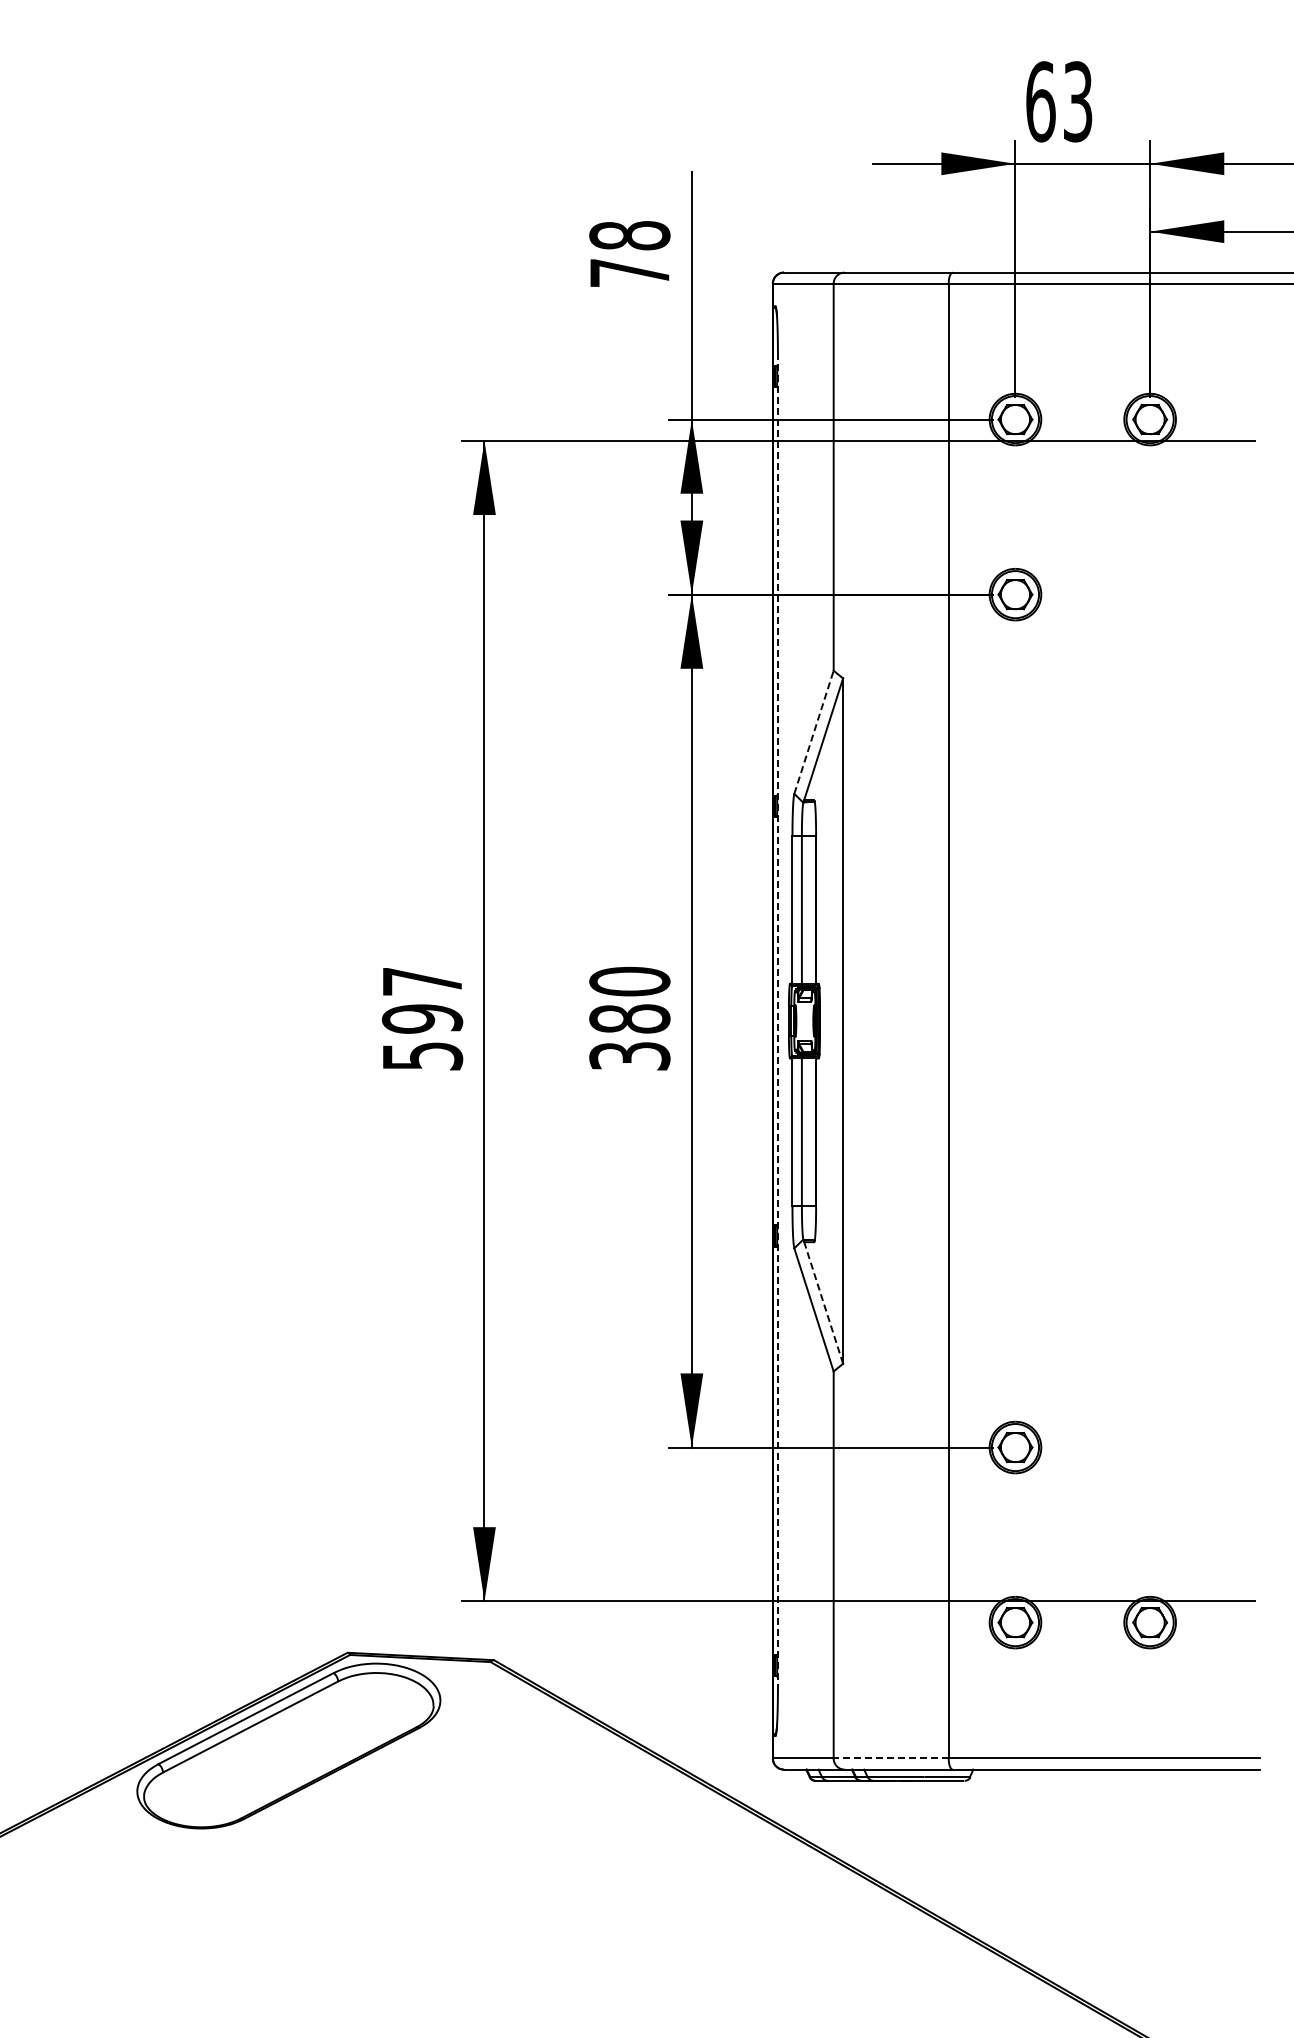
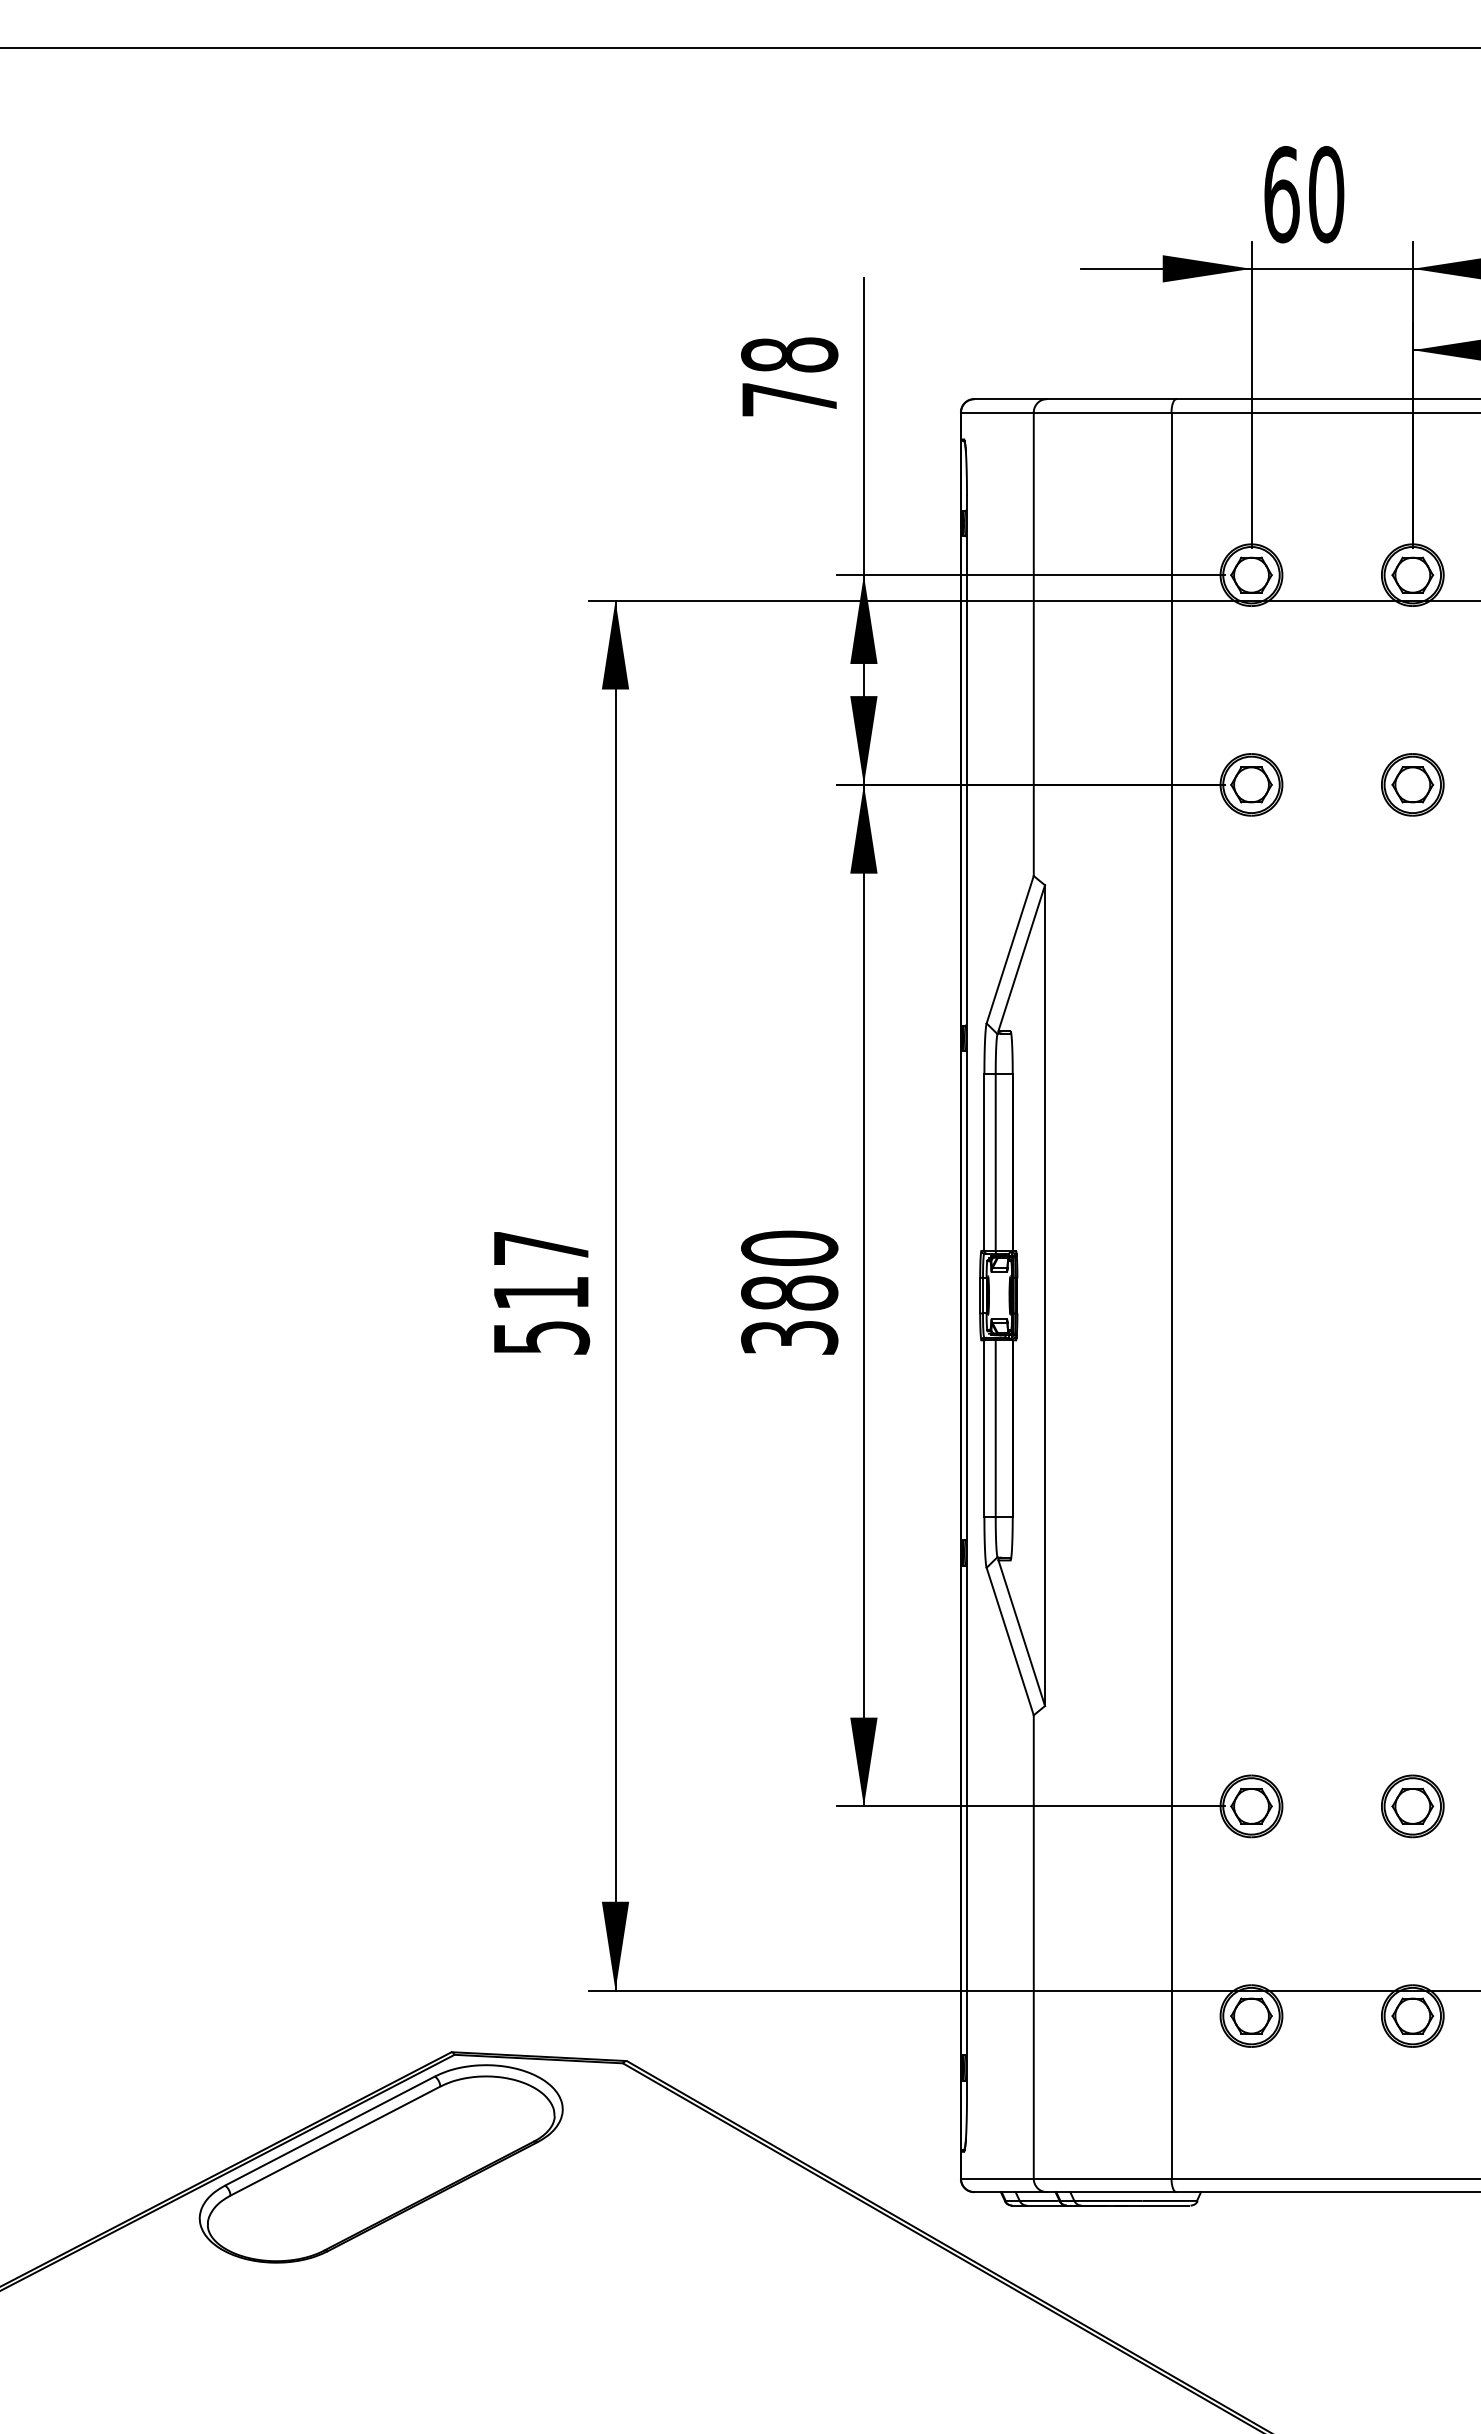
text: (1077, 101) -> (1325, 194), 63 -> 60
part: (1149, 594) -> (1412, 784), added
line: (814, 732) -> (1010, 949), dashed -> solid
text: (422, 1018) -> (541, 1292), 597 -> 517
line: (777, 1021) -> (966, 1296), dashed -> solid
line: (823, 1302) -> (1021, 1632), dashed -> solid
part: (1149, 1447) -> (1412, 1806), added
line: (891, 1758) -> (1103, 2178), dashed -> solid

